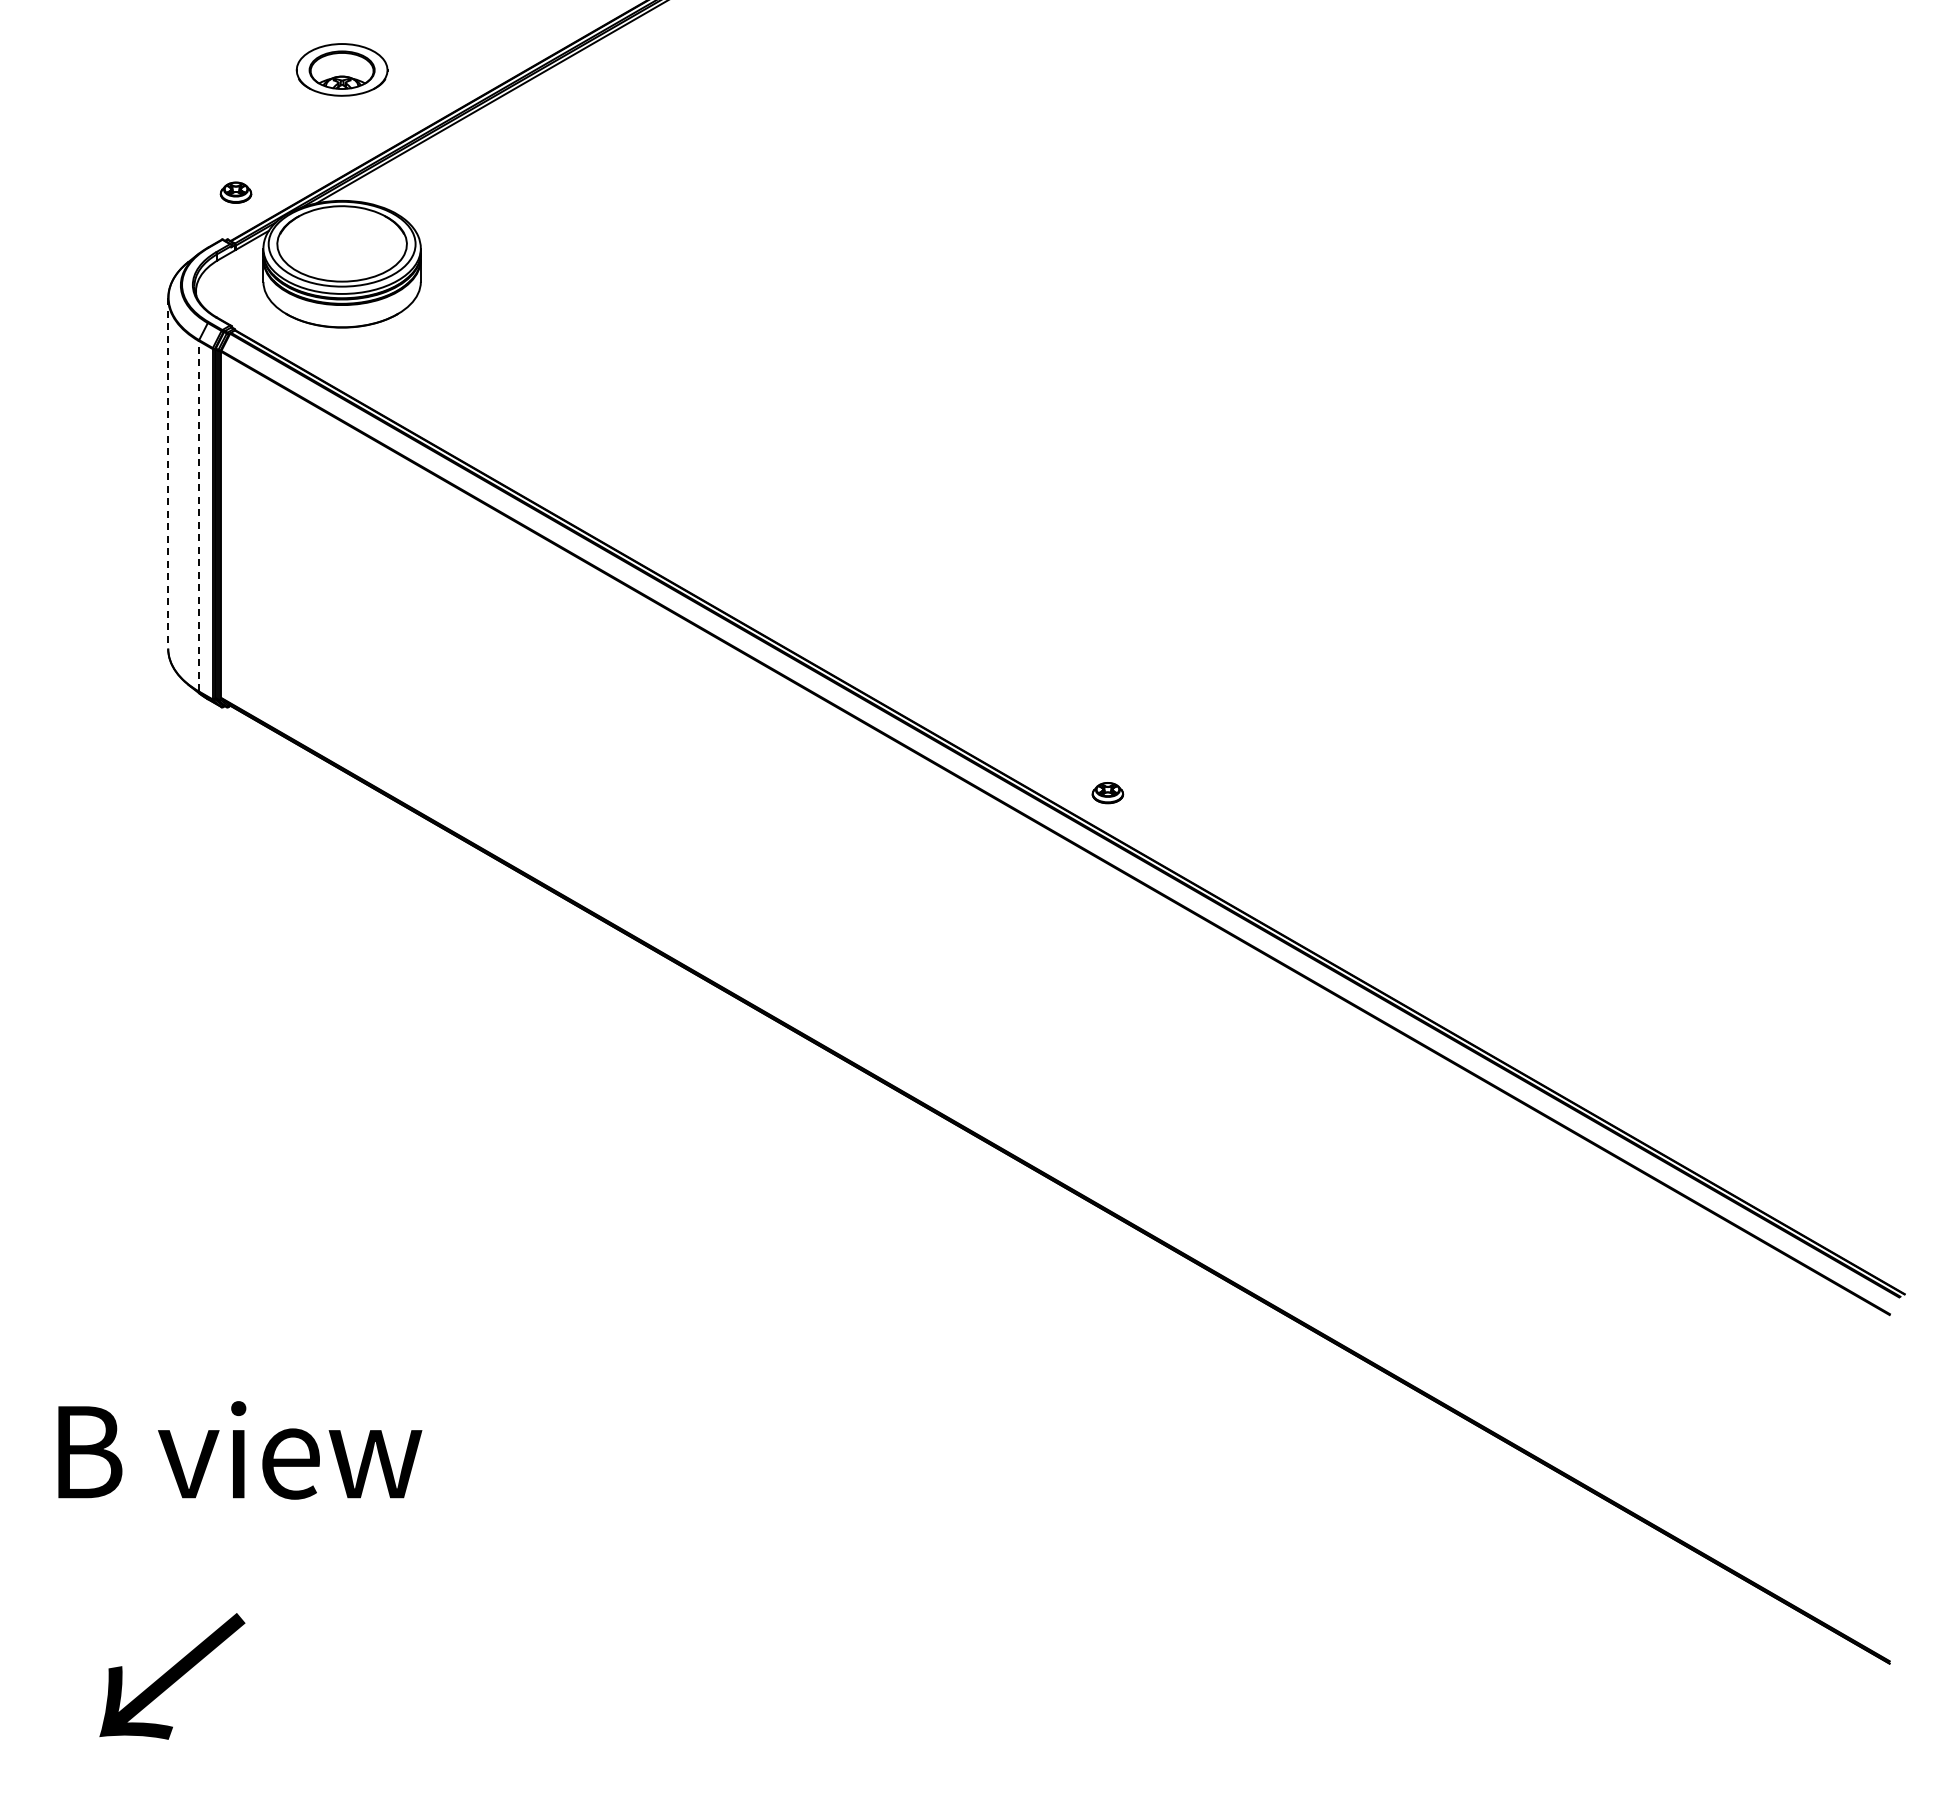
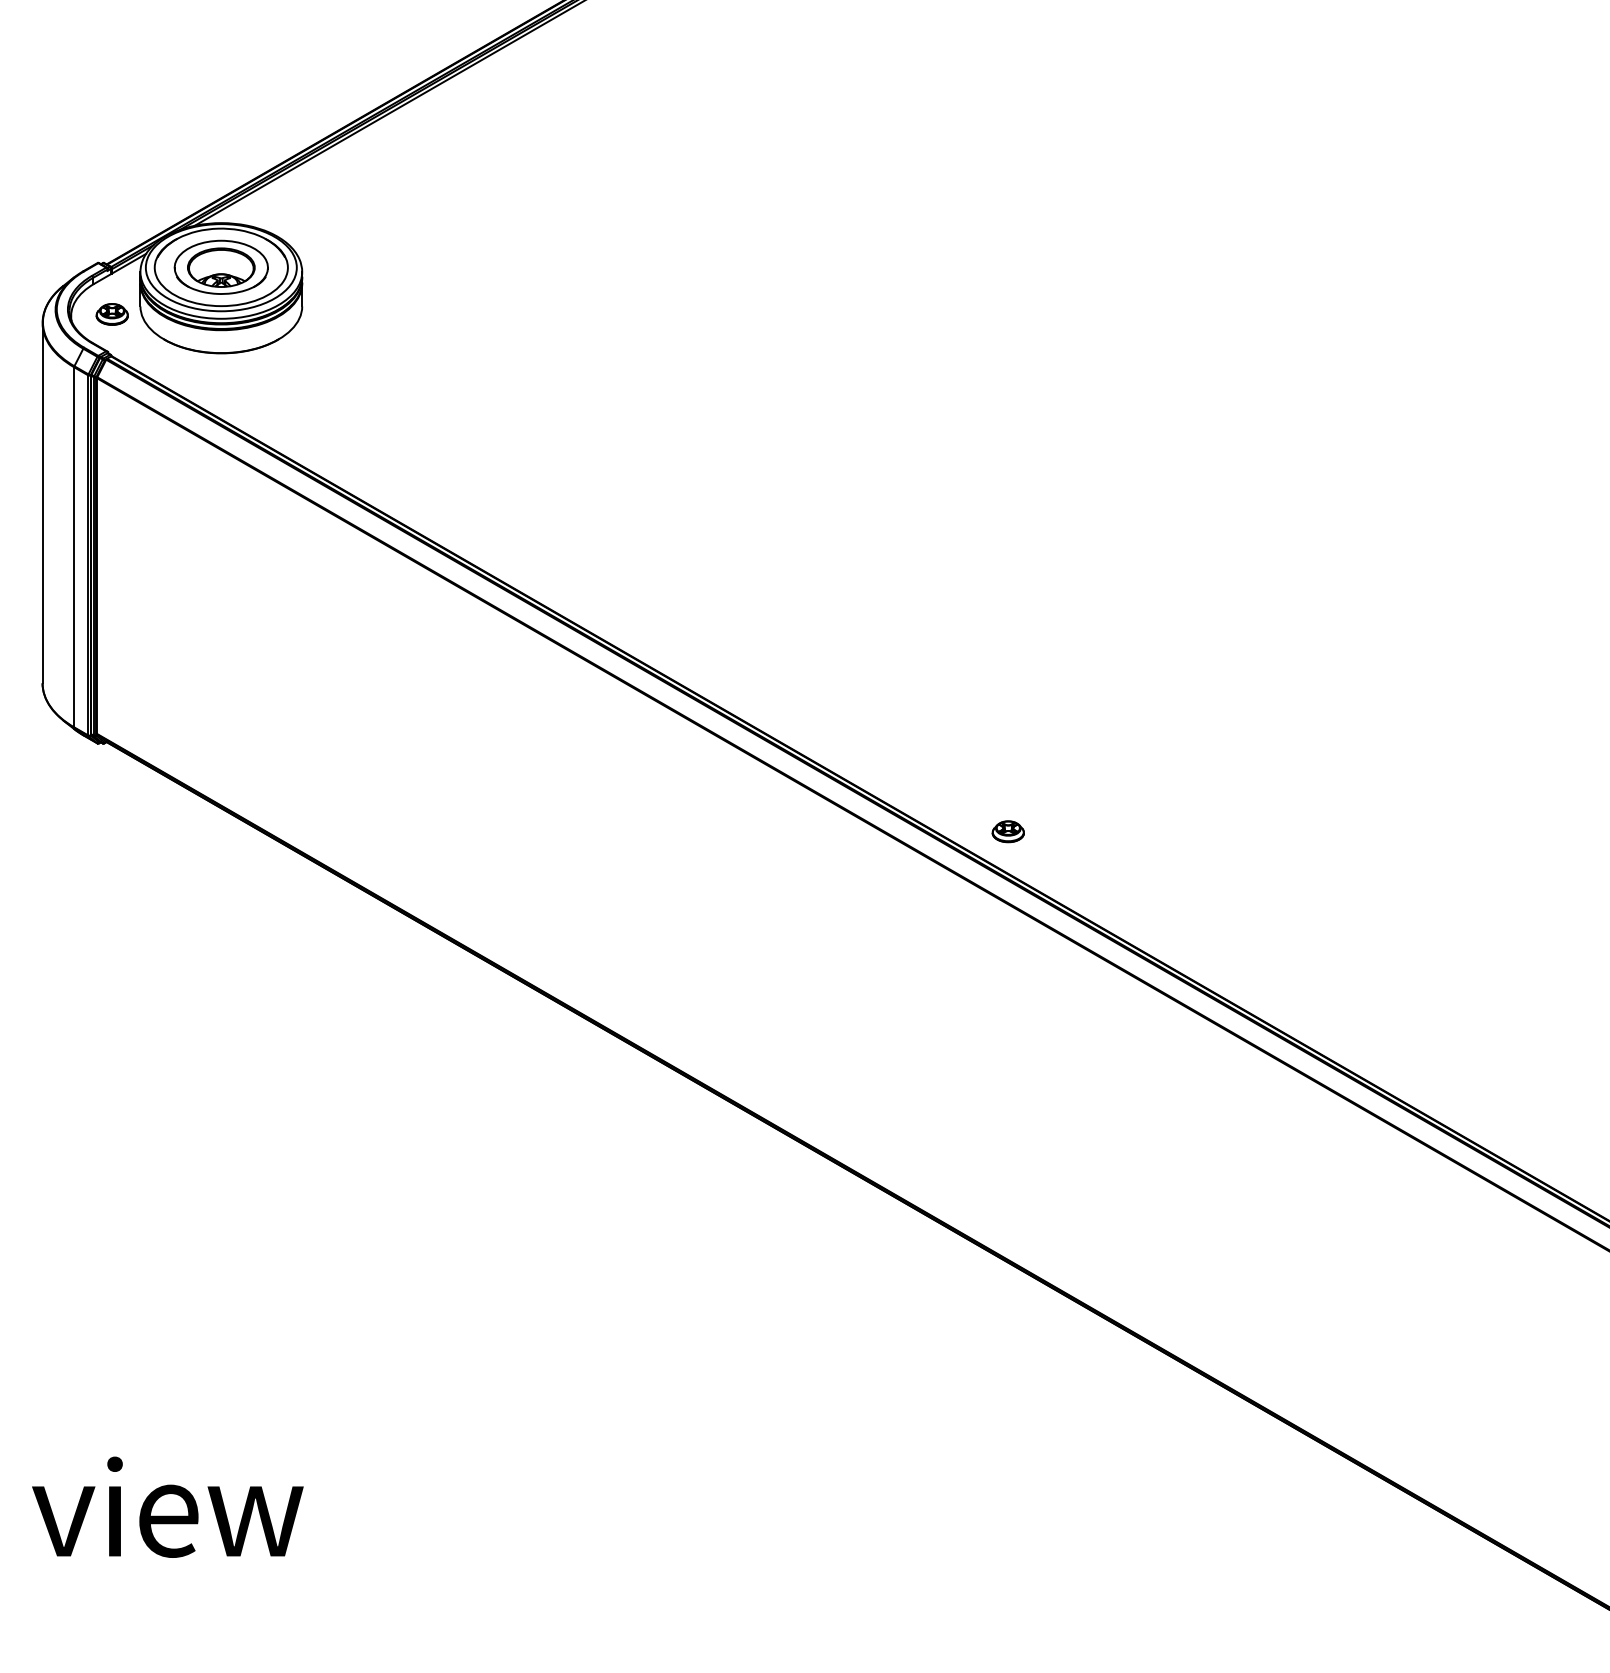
part: (341, 69) -> (220, 266), moved
part: (235, 192) -> (111, 314), moved
line: (168, 473) -> (42, 503), dashed -> solid
line: (198, 515) -> (73, 546), dashed -> solid

